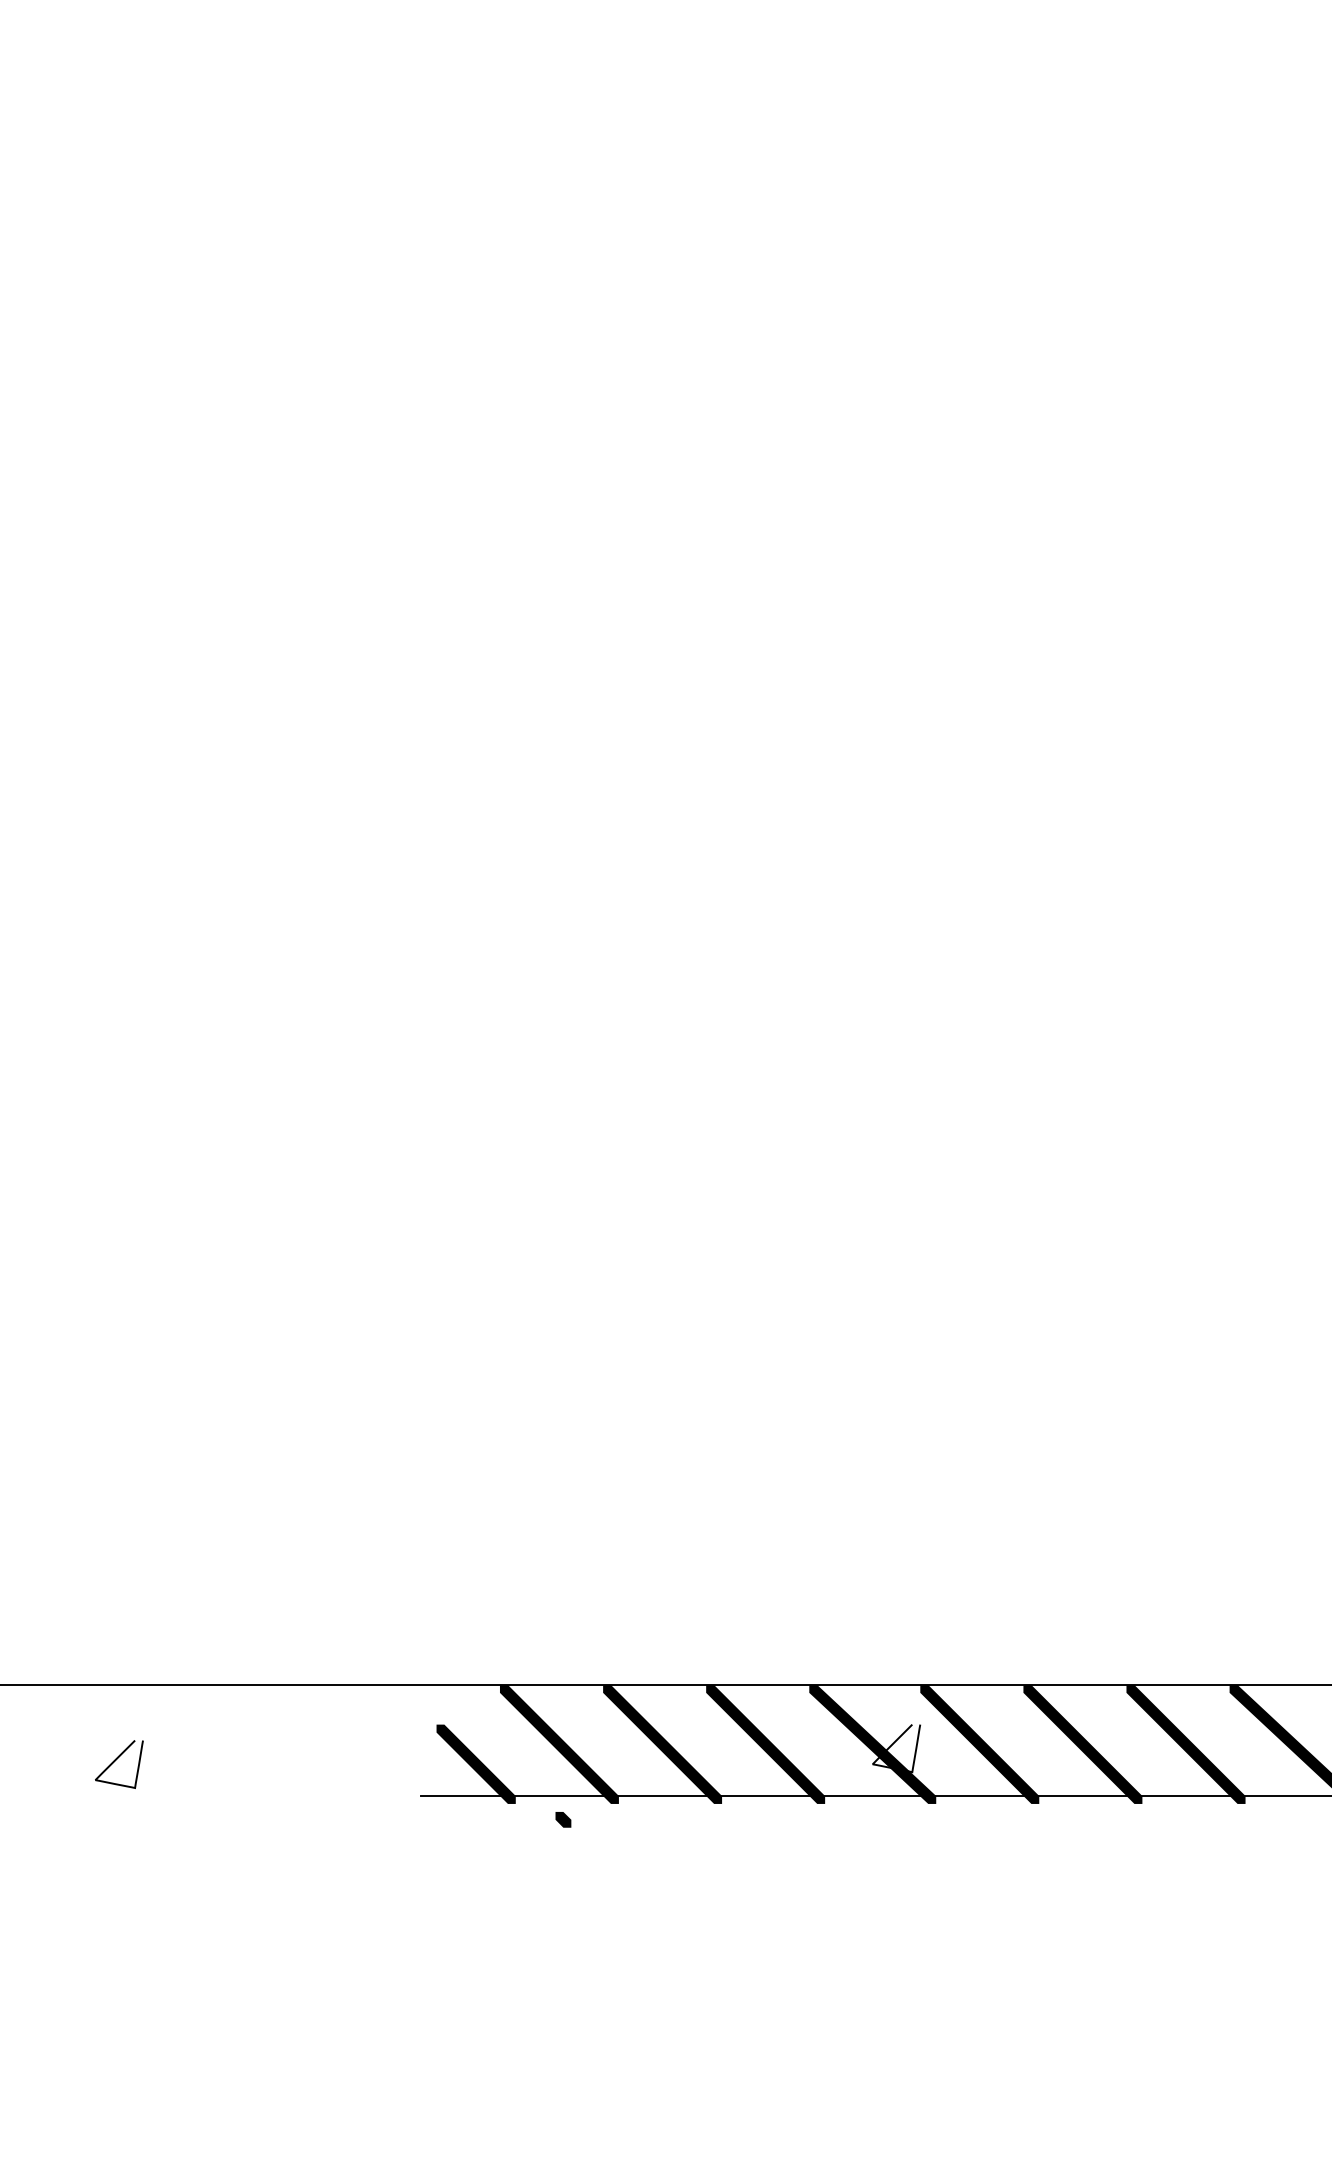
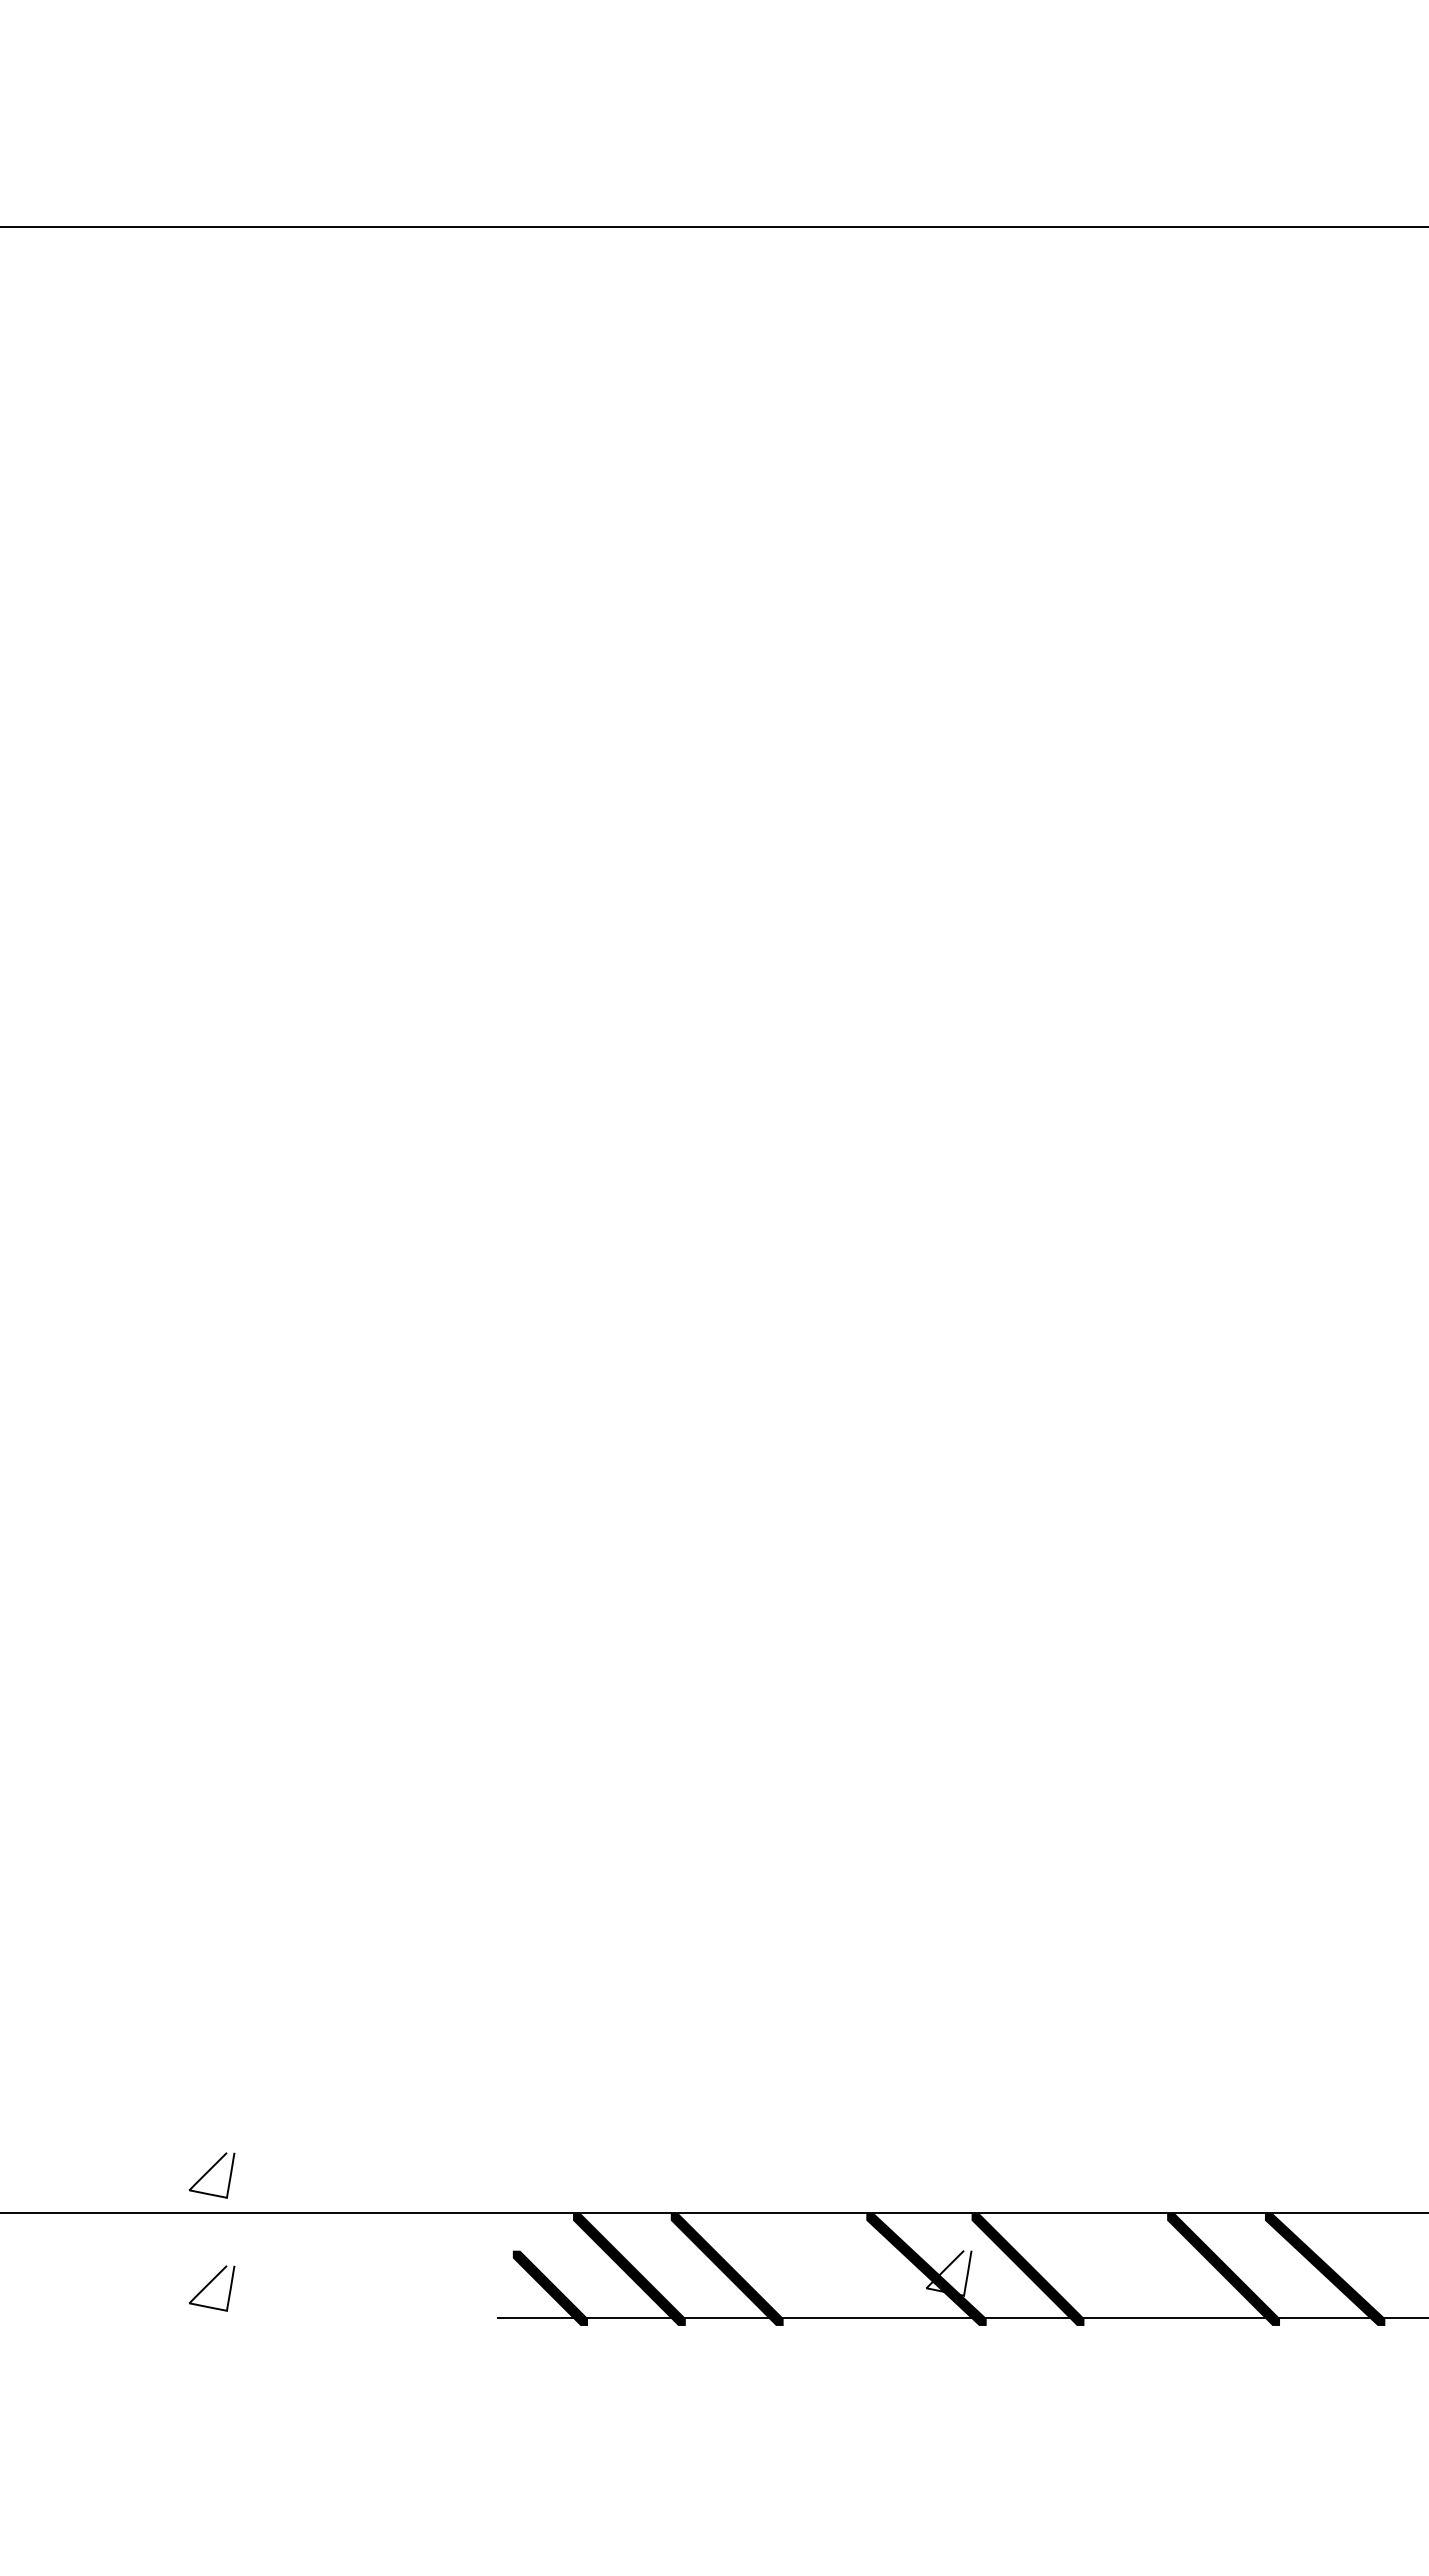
curve: (116, 1641) -> (209, 2171), added
fill: (765, 1744) -> (824, 2269), removed
fill: (1082, 1744) -> (1125, 2269), removed
fill: (562, 1819) -> (632, 2340), removed

